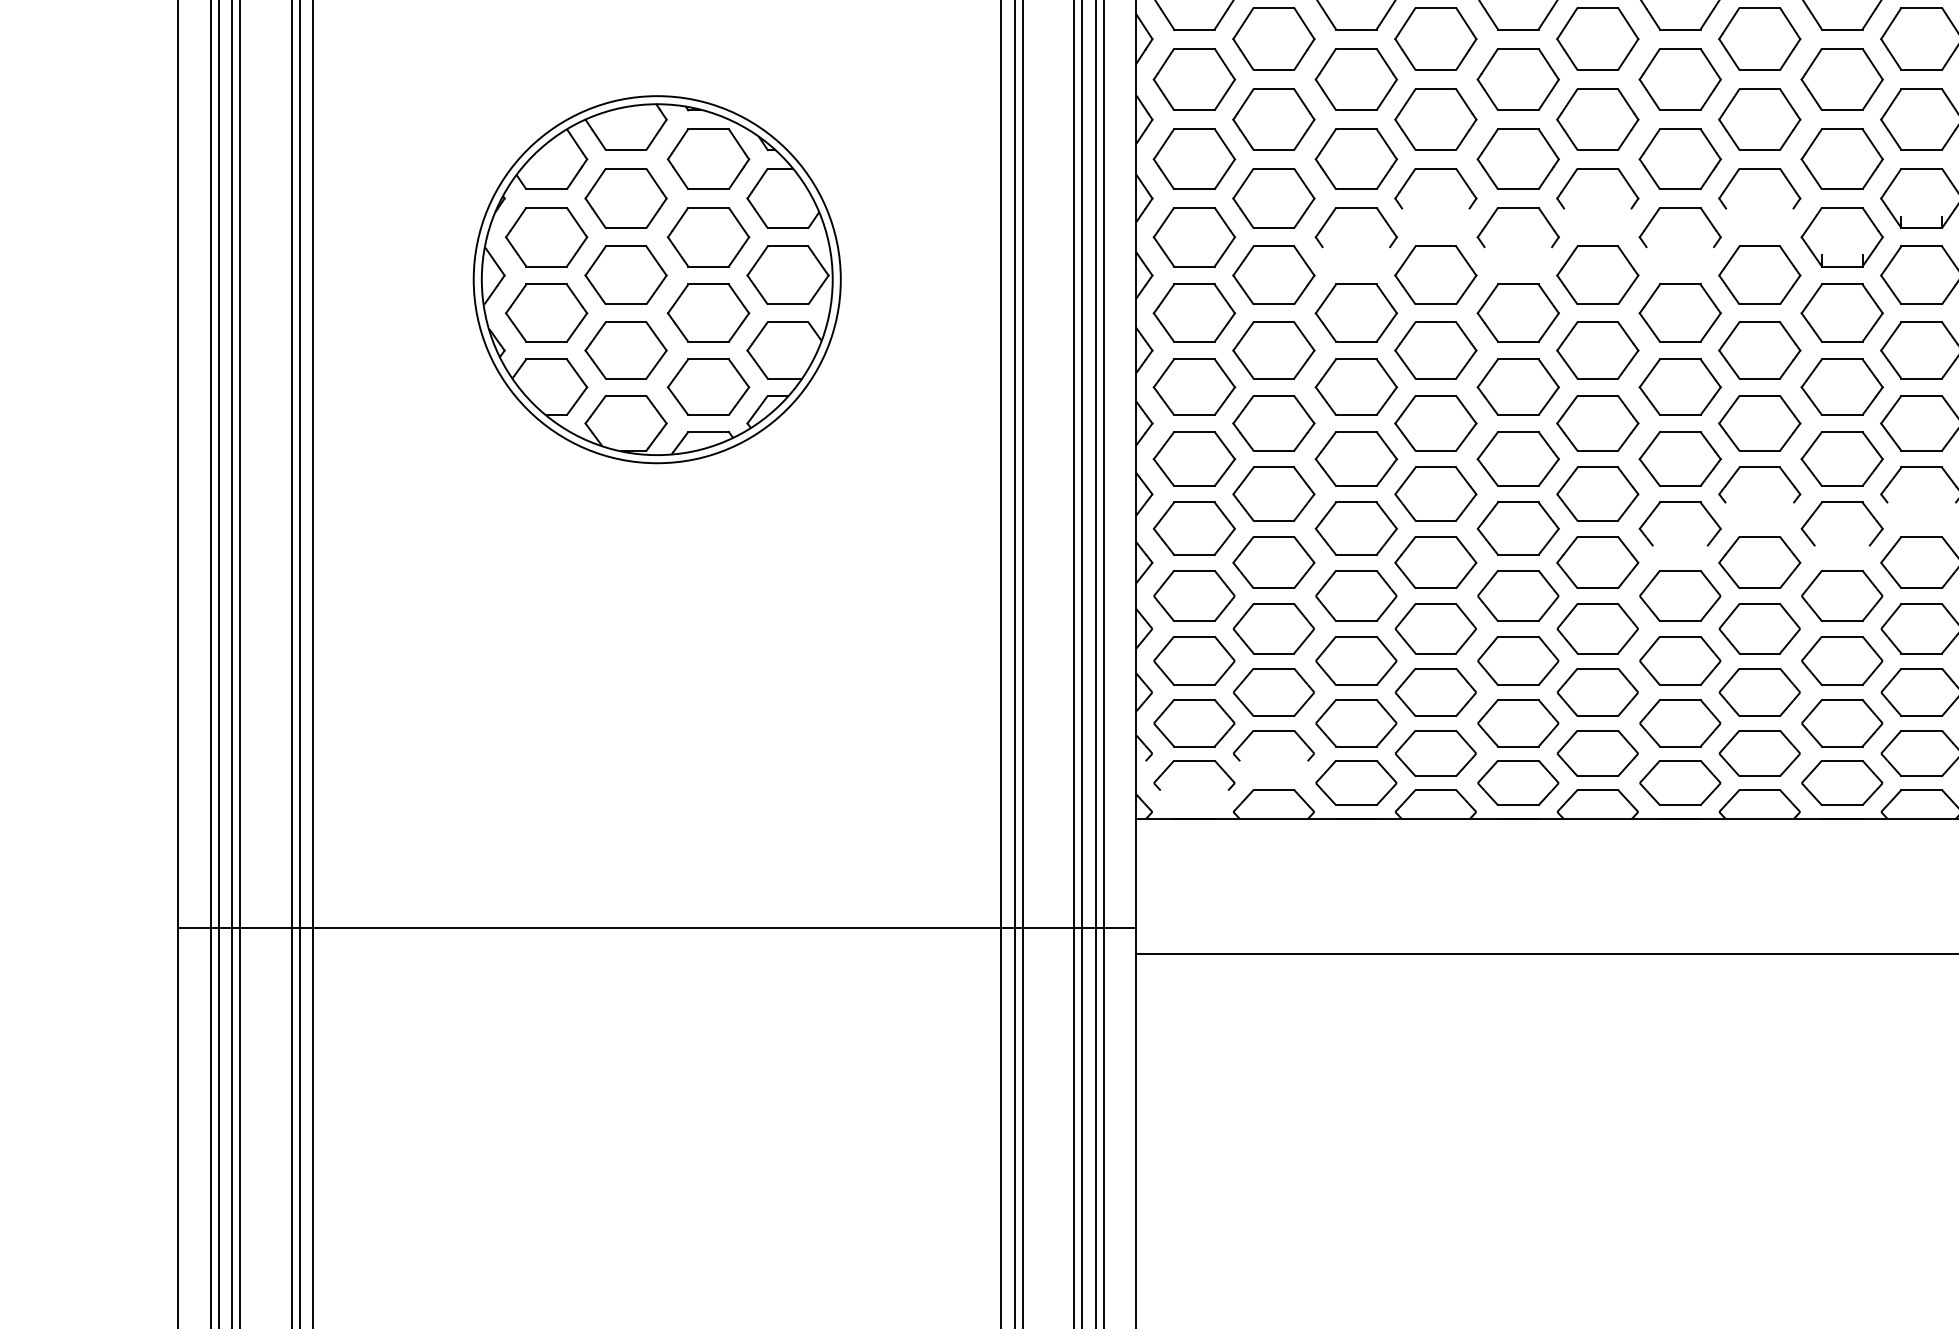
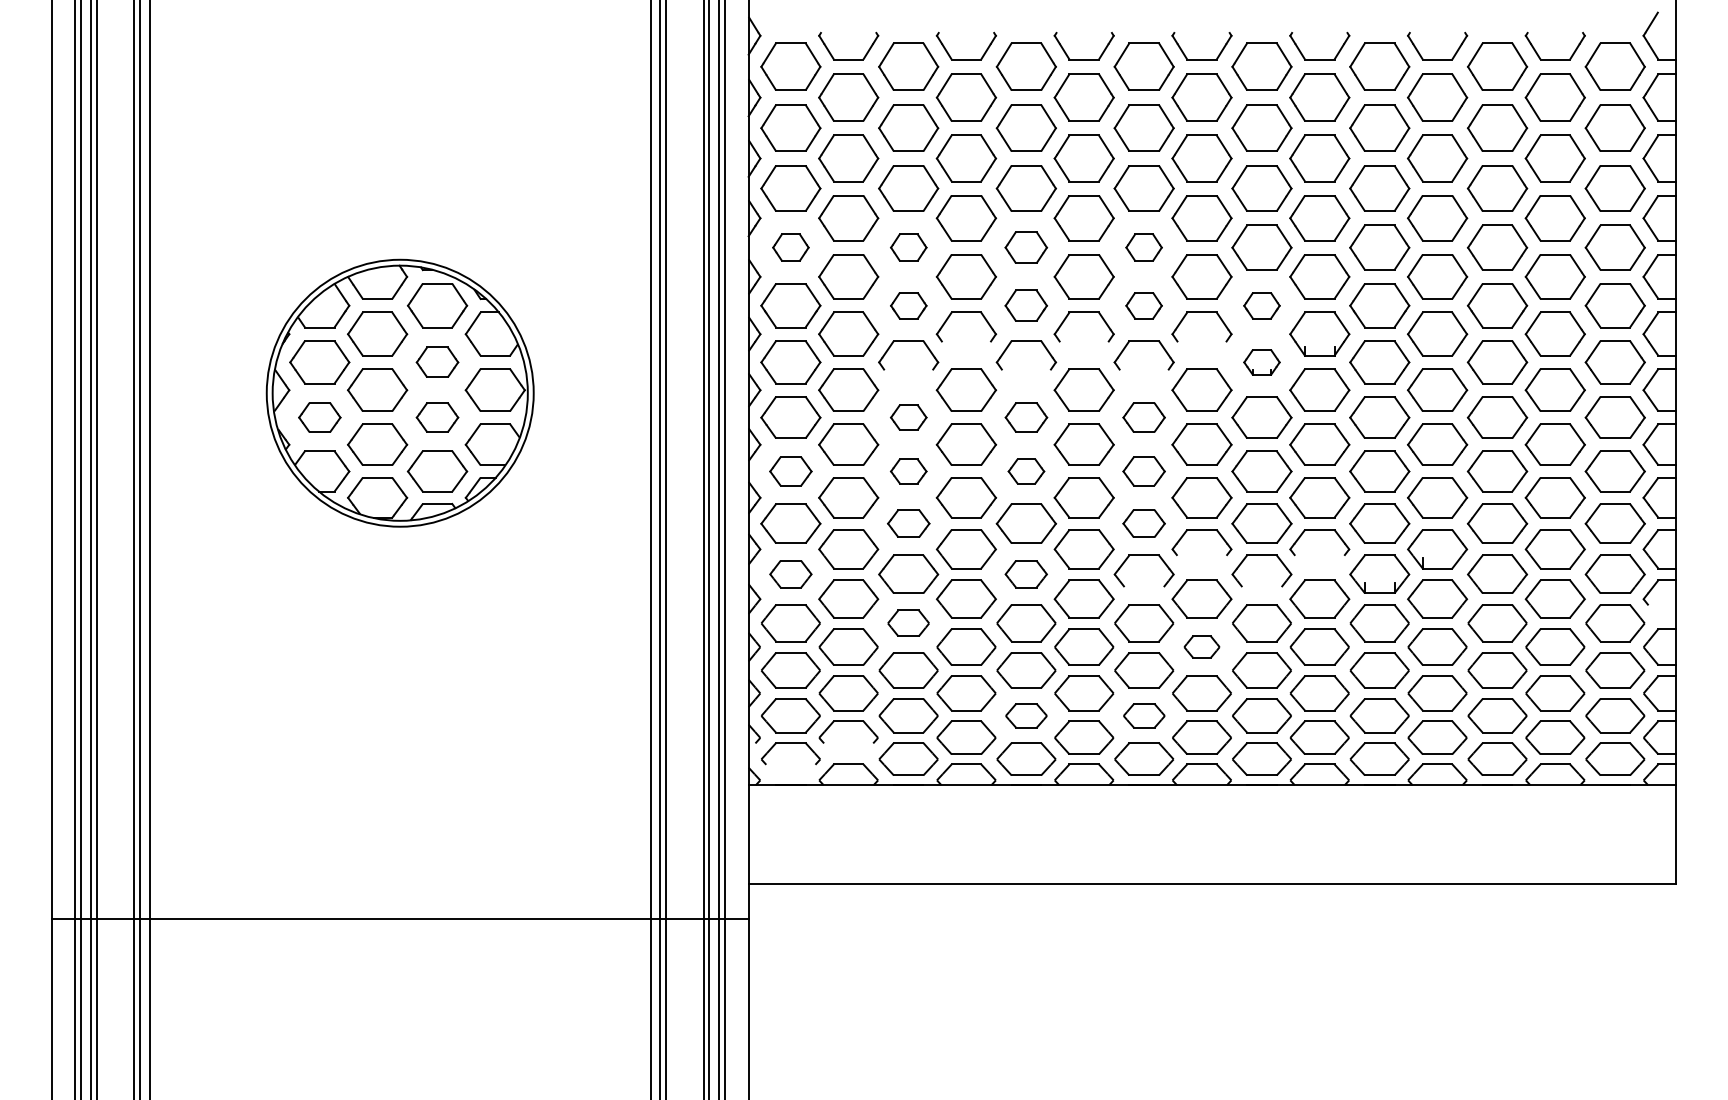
part: (1193, 79) -> (790, 247), size x0.6
part: (1356, 79) -> (908, 247), size x0.6
part: (1517, 79) -> (1025, 247), size x0.7
part: (1679, 79) -> (1143, 247), size x0.6
part: (1356, 159) -> (908, 305), size x0.6
part: (1517, 159) -> (1025, 305), size x0.7
part: (1679, 159) -> (1143, 305), size x0.6
part: (1841, 159) -> (1261, 305), size x0.6
part: (708, 237) -> (437, 362), size x0.7
part: (1841, 237) -> (1261, 362), size x0.6
part: (546, 313) -> (319, 417), size x0.7
part: (708, 313) -> (437, 417), size x0.7
part: (1356, 313) -> (908, 417), size x0.6
part: (1518, 313) -> (1026, 417), size x0.7
part: (1679, 313) -> (1143, 417), size x0.7
part: (1193, 387) -> (790, 471), size x0.7
part: (1356, 387) -> (908, 471), size x0.6
part: (1518, 387) -> (1026, 471), size x0.6
part: (1679, 387) -> (1143, 471), size x0.7
part: (1356, 458) -> (908, 523), size x0.7
part: (1679, 458) -> (1143, 523), size x0.7
part: (1193, 527) -> (790, 573), size x0.7
part: (1517, 527) -> (1025, 573), size x0.7
part: (1356, 596) -> (908, 623), size x0.7
part: (1759, 627) -> (1201, 646), size x0.6
part: (1518, 722) -> (1026, 715), size x0.7
part: (1680, 722) -> (1144, 715), size x0.7
line: (656, 927) -> (399, 919), moved

